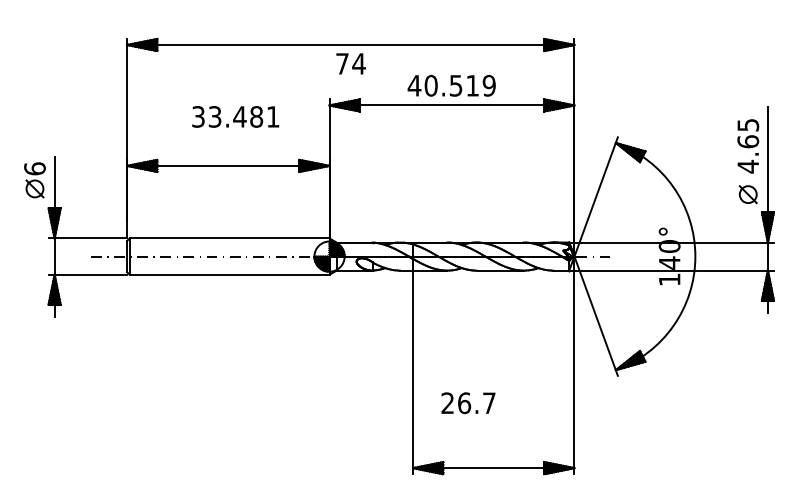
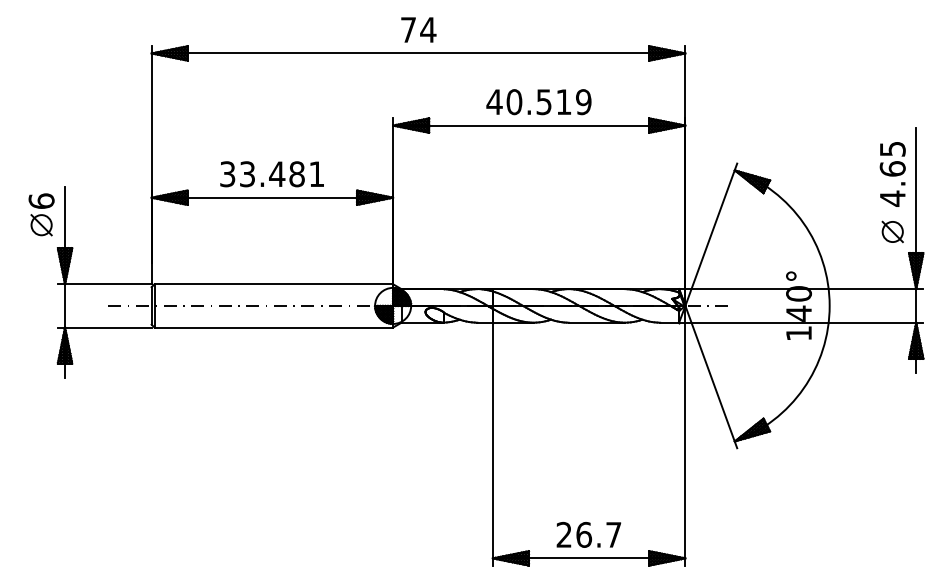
text: (350, 63) -> (418, 29), moved
text: (235, 117) -> (271, 174), moved
text: (468, 402) -> (588, 534), moved

